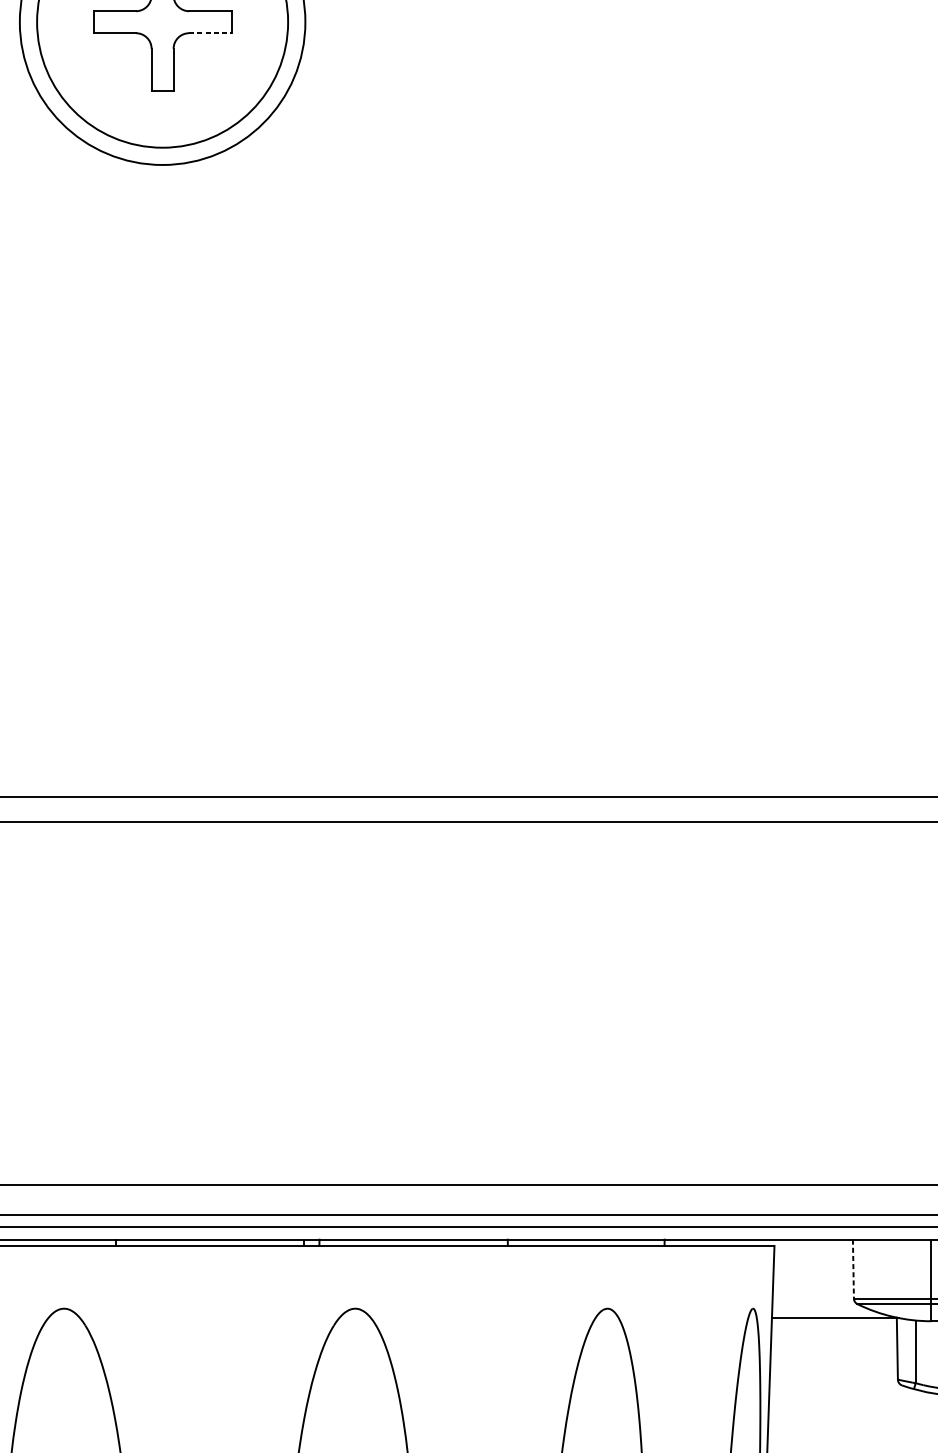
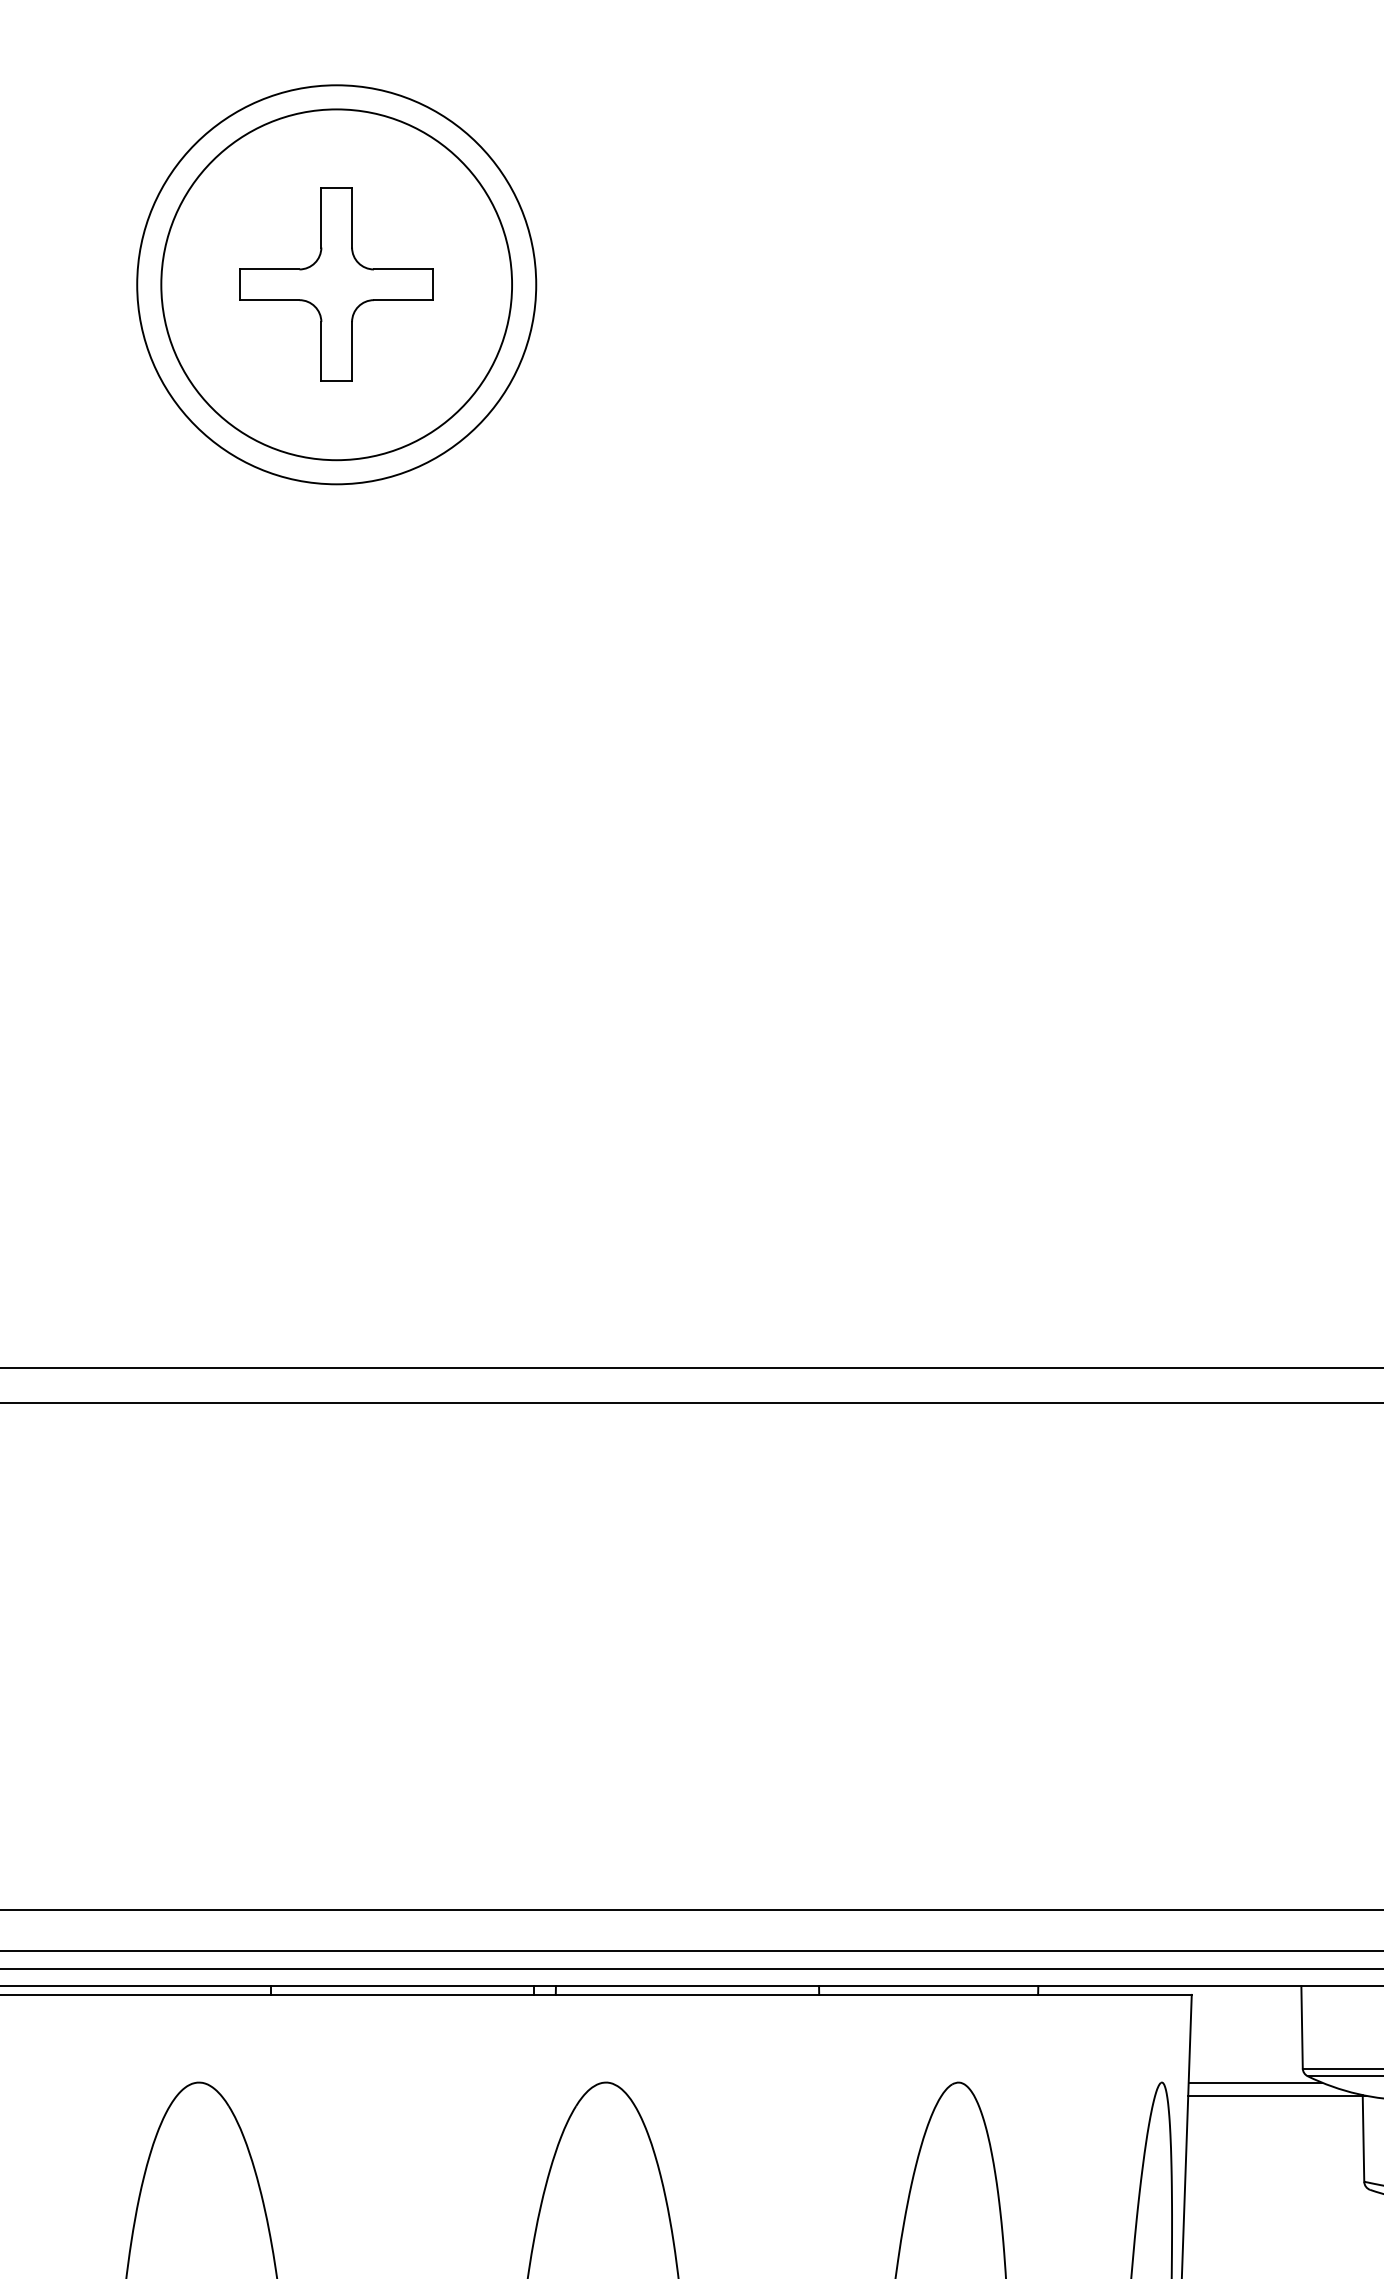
line: (210, 33) -> (403, 300), dashed -> solid
line: (853, 1269) -> (1302, 2027), dashed -> solid
line: (820, 1308) -> (1255, 2082), added

